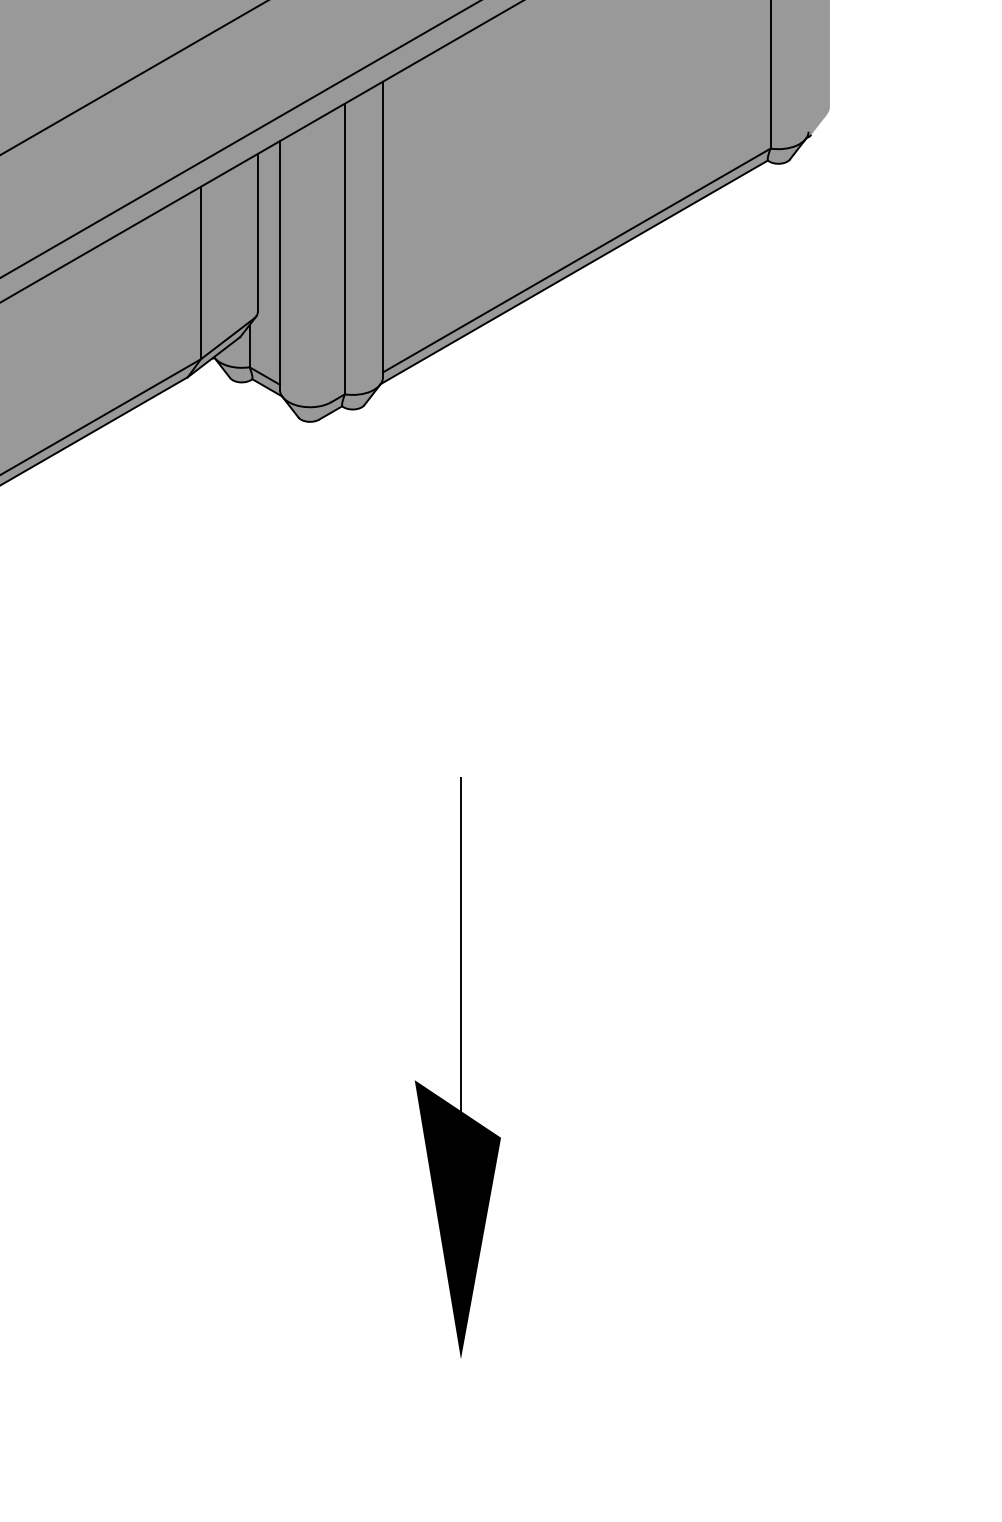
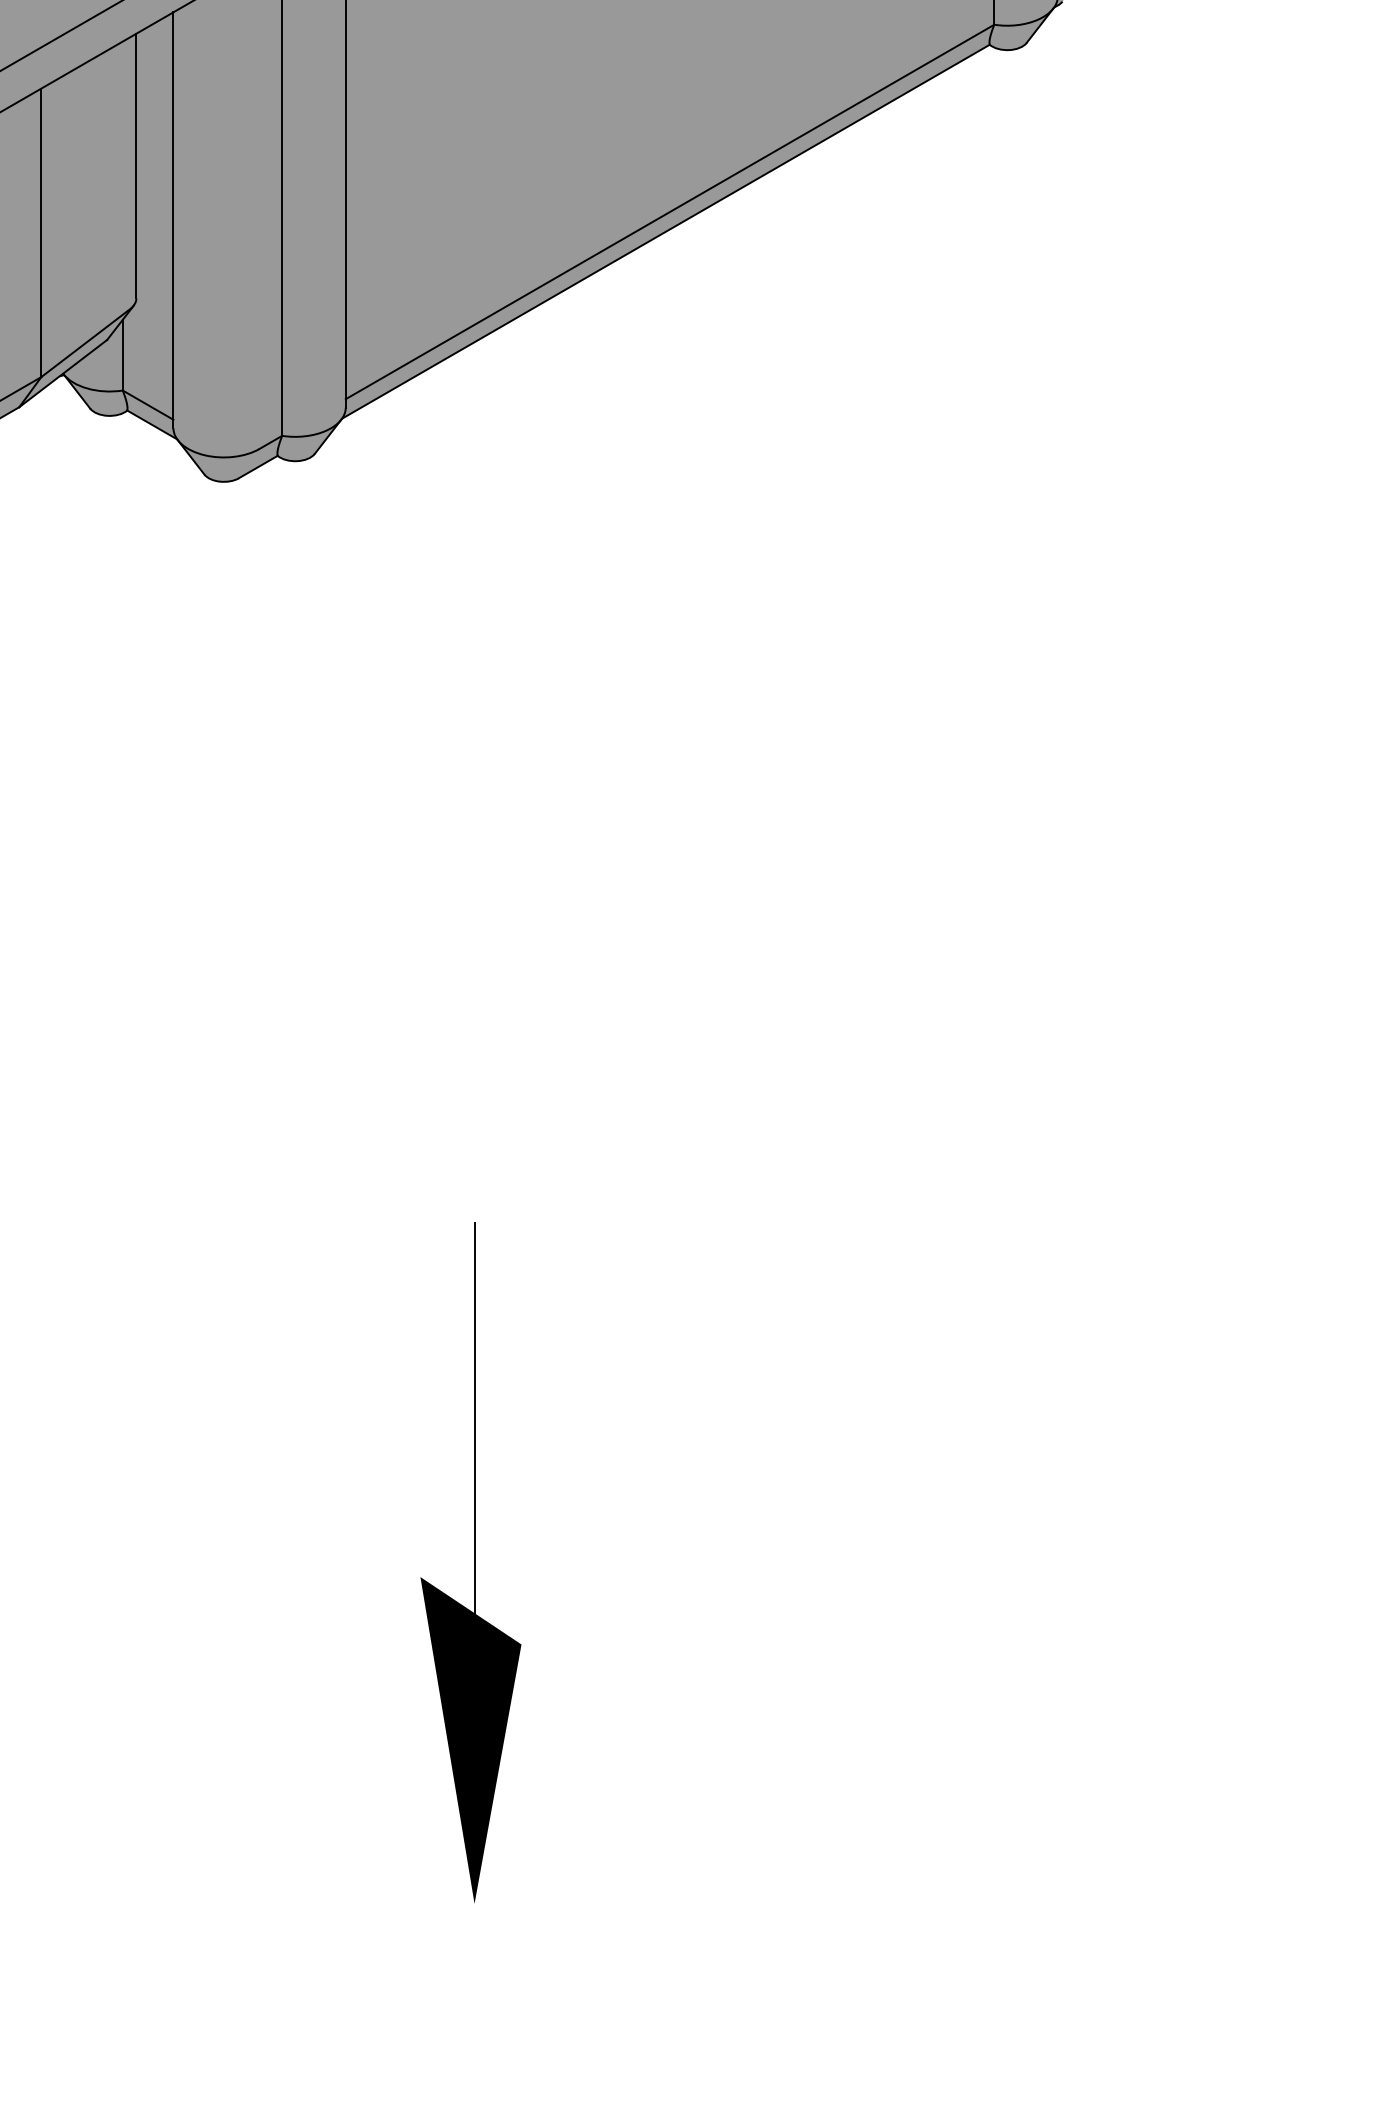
part: (457, 1067) -> (470, 1561), size x0.7

